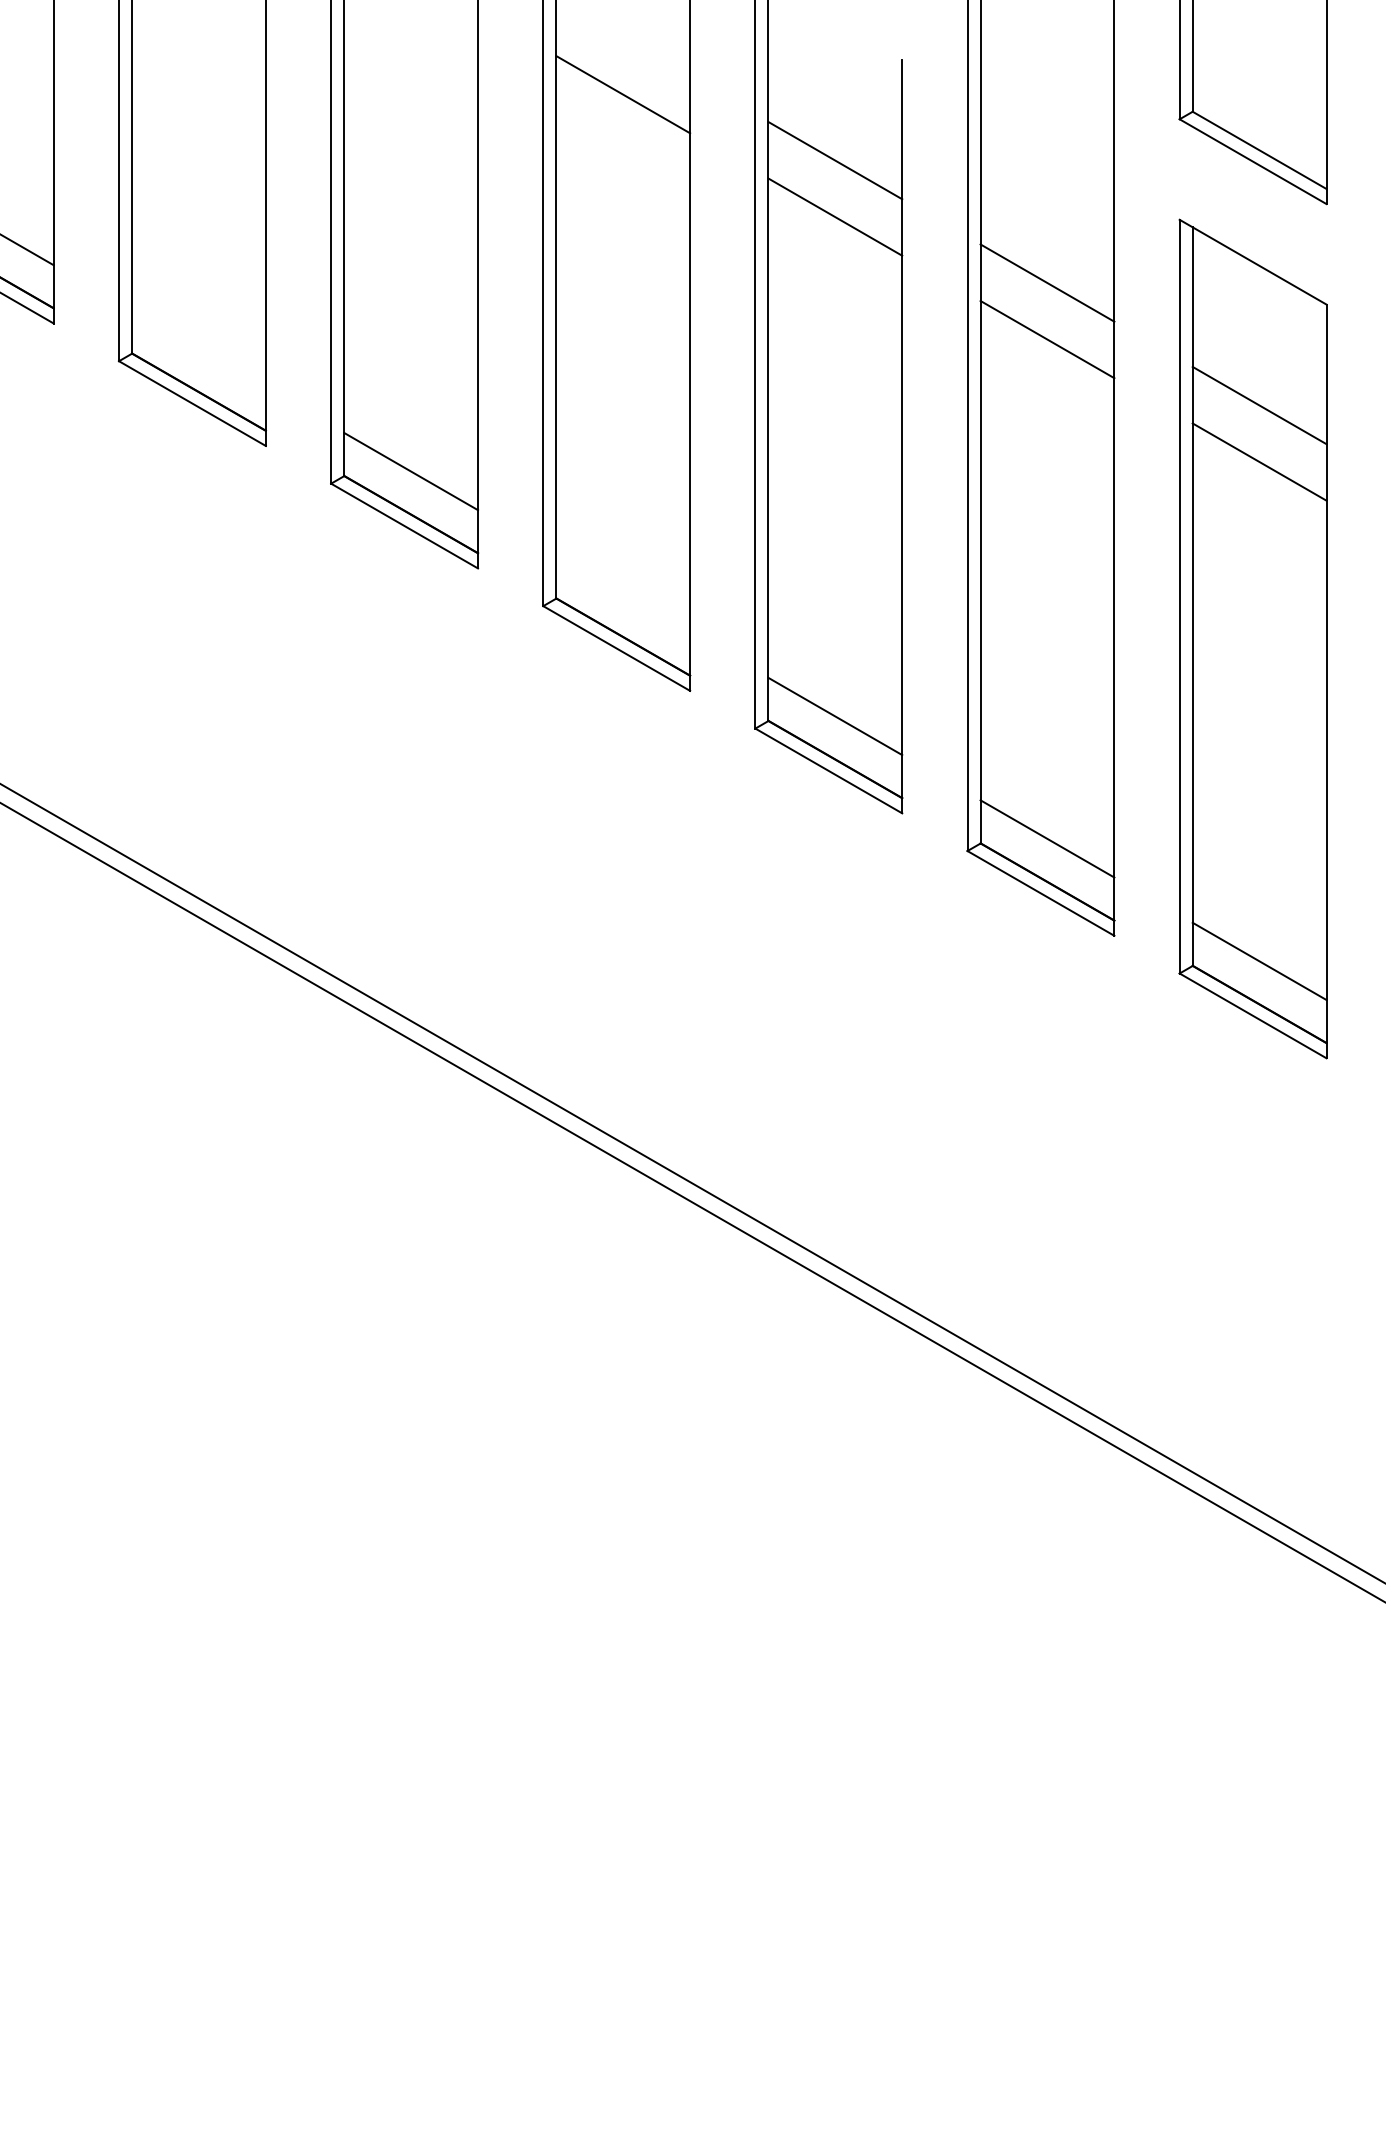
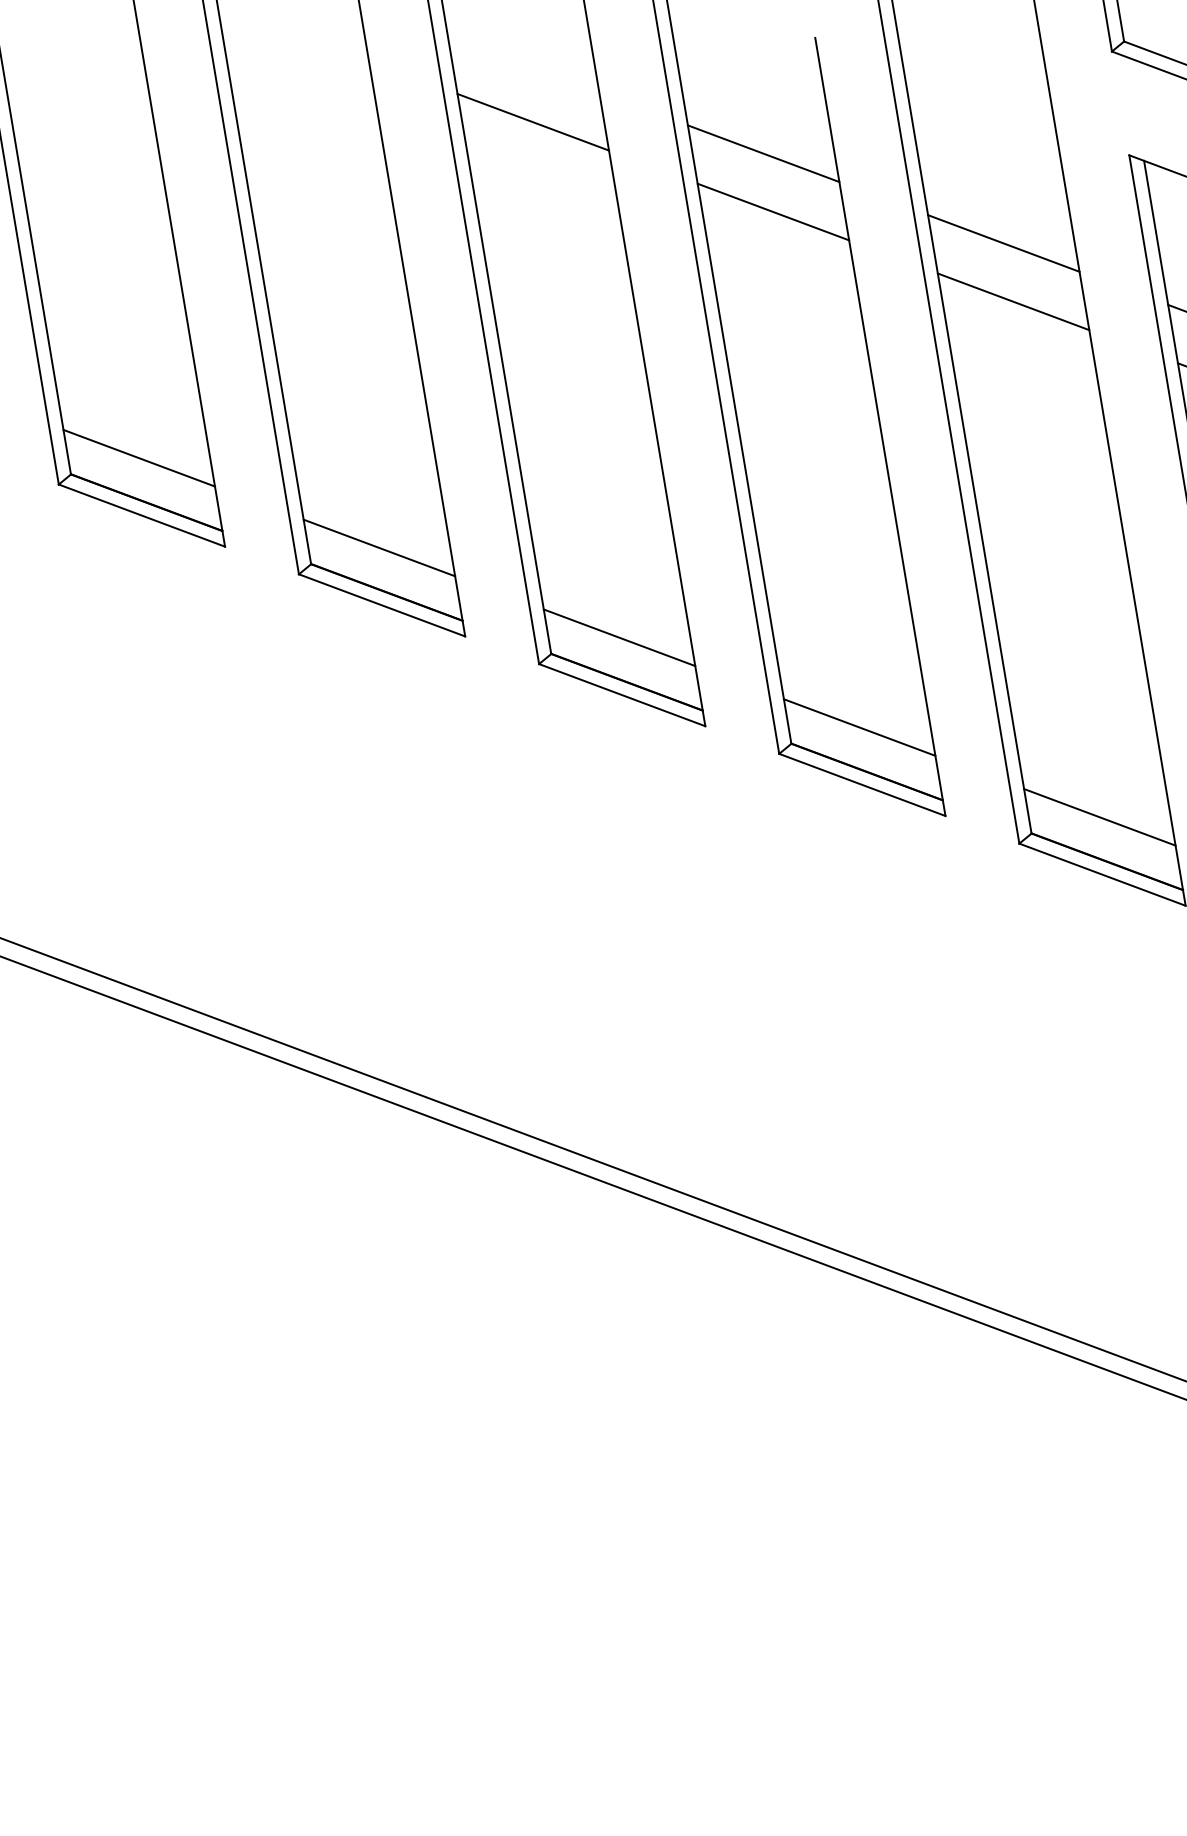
line: (198, 348) -> (138, 457), added
line: (623, 593) -> (619, 637), added

